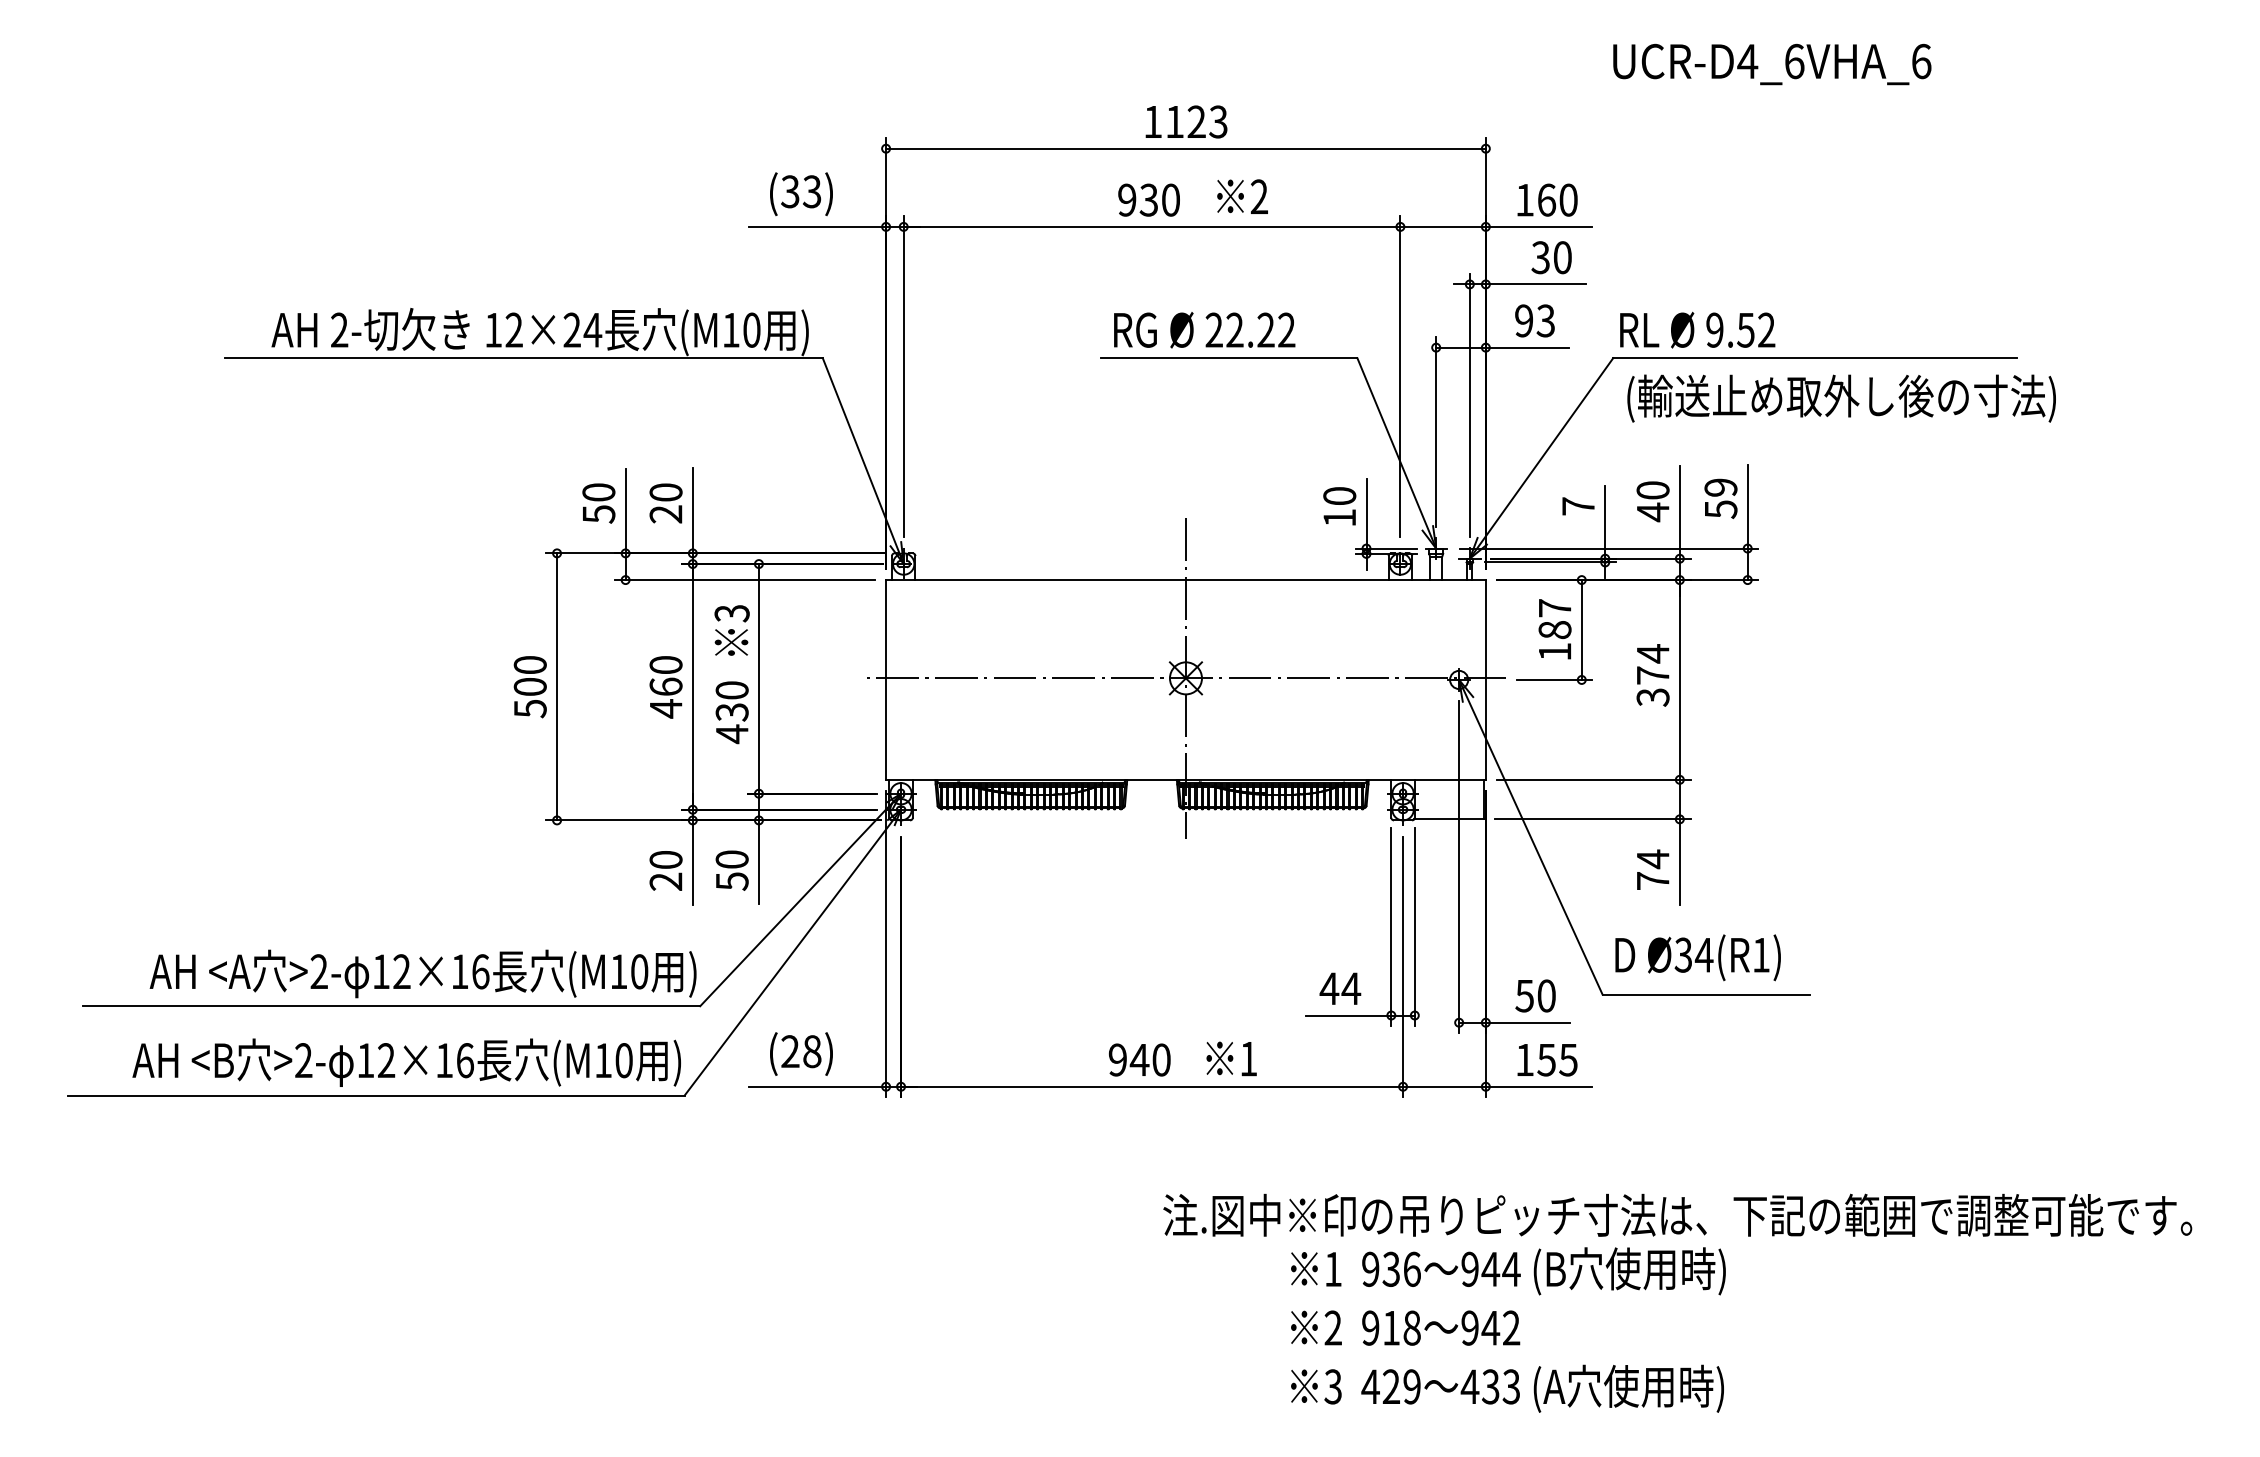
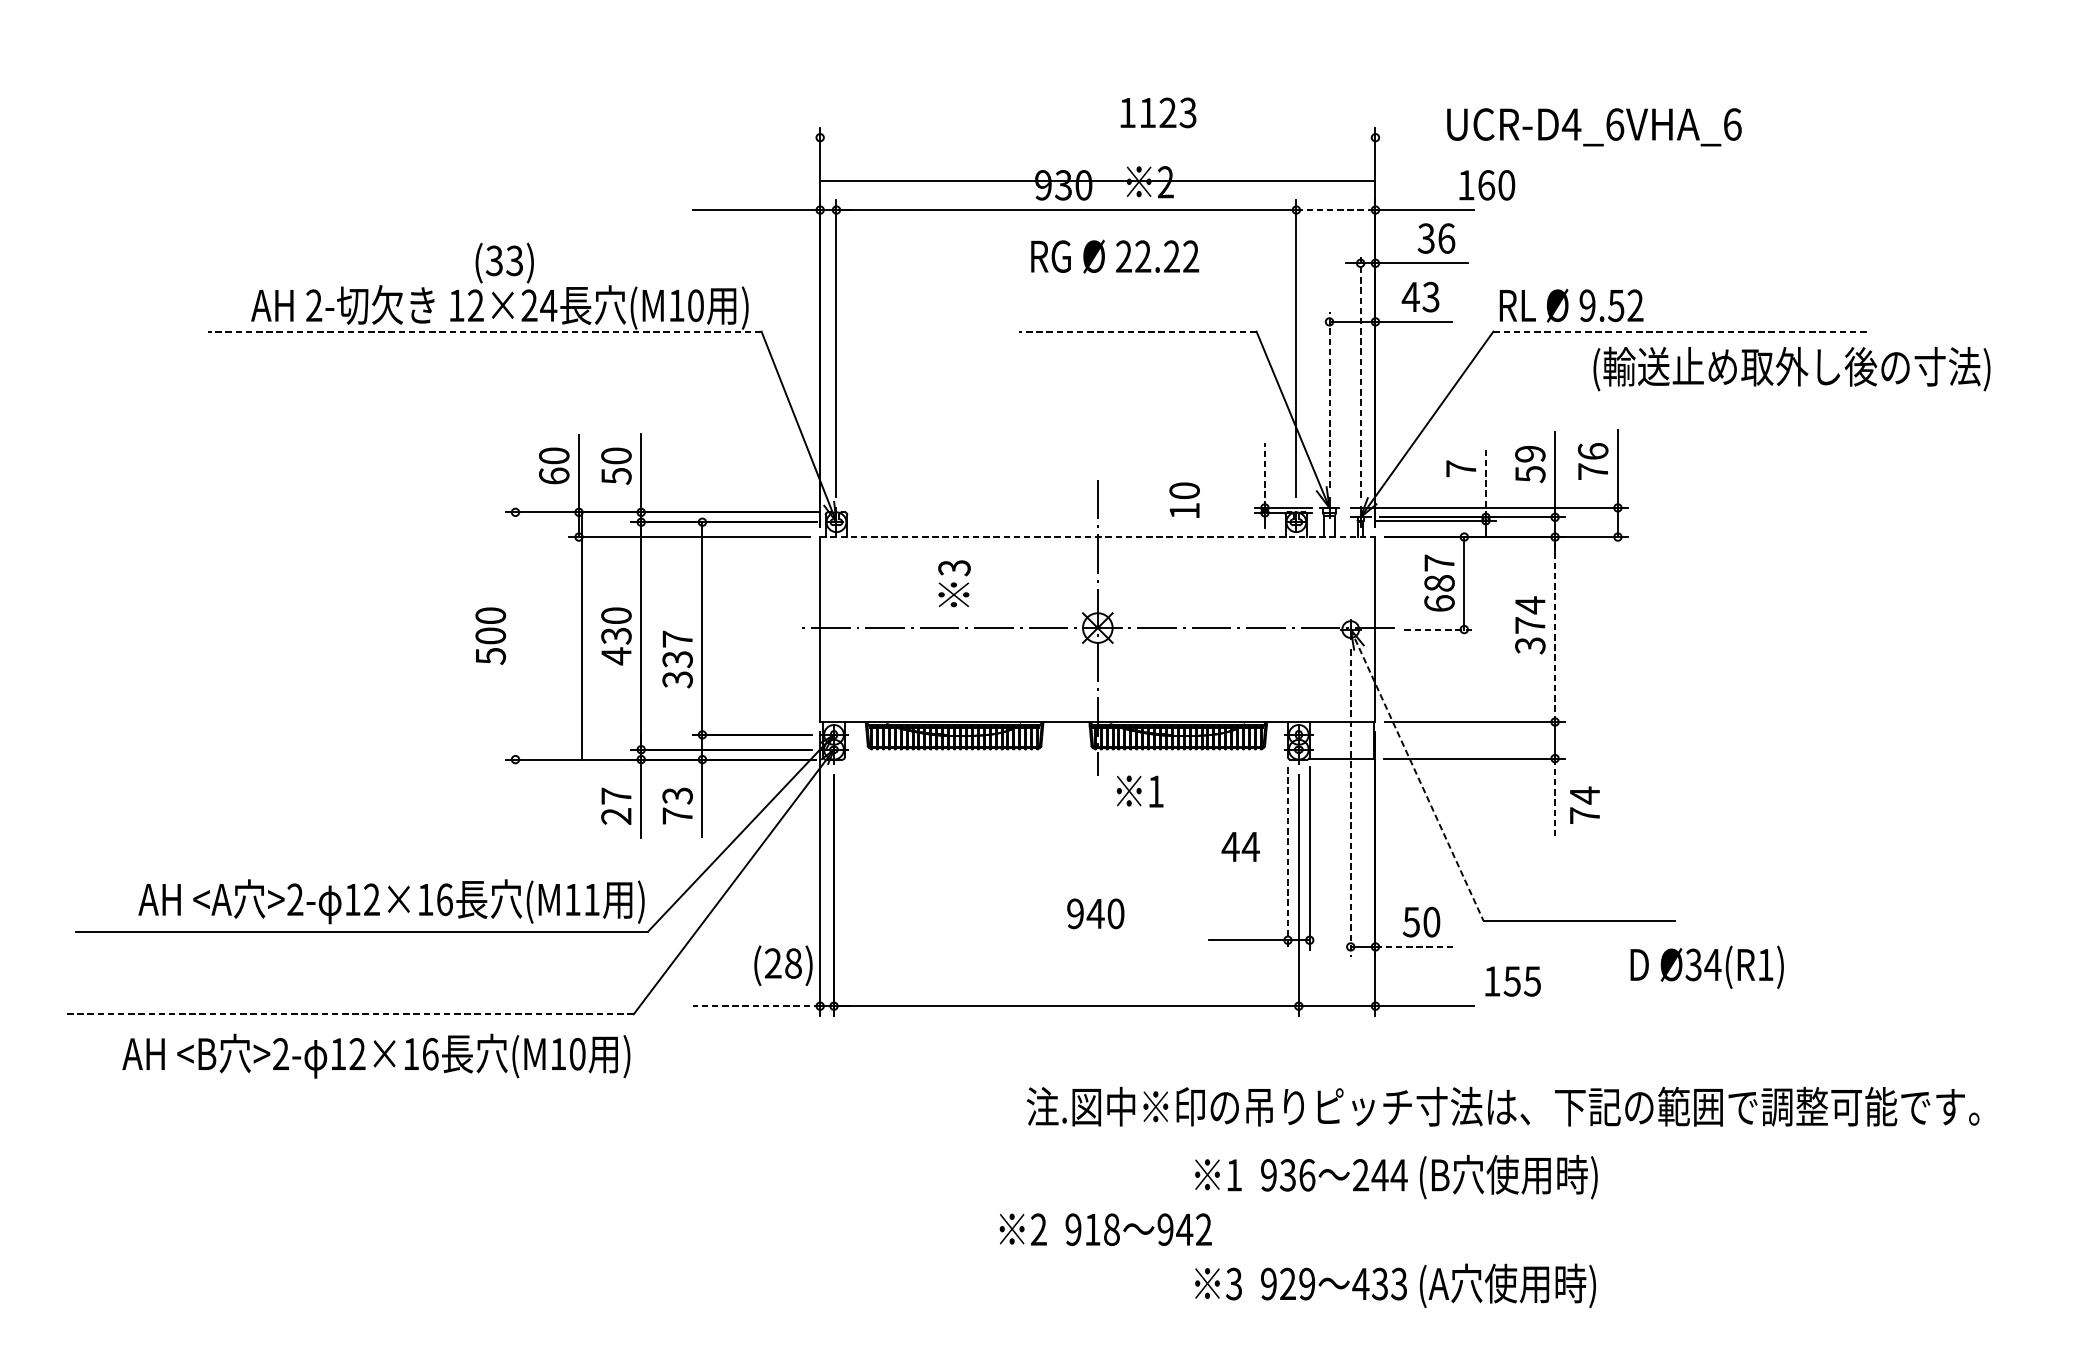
text: (1772, 64) -> (1594, 127), moved
text: (1186, 121) -> (1158, 112), moved
line: (1185, 148) -> (1097, 180), moved
text: (801, 194) -> (504, 263), moved
text: (1547, 199) -> (1487, 184), moved
line: (1443, 226) -> (1336, 209), solid -> dashed
text: (1562, 257) -> (1446, 238), 30 -> 36
text: (1523, 320) -> (1410, 296), 93 -> 43
text: (1204, 330) -> (1114, 256), moved
line: (523, 358) -> (484, 331), solid -> dashed
line: (1228, 358) -> (1137, 331), solid -> dashed
line: (1814, 358) -> (1679, 331), solid -> dashed
text: (1841, 398) -> (1791, 368), moved
line: (1469, 405) -> (1360, 375), solid -> dashed
line: (1436, 431) -> (1329, 399), solid -> dashed
text: (1720, 498) -> (1592, 461), 59 -> 76
text: (1652, 501) -> (1529, 464), 40 -> 59
text: (1339, 506) -> (1184, 500), moved
line: (1366, 513) -> (1264, 475), solid -> dashed
text: (598, 514) -> (553, 476), 50 -> 60
text: (665, 514) -> (615, 476), 20 -> 50
line: (1605, 521) -> (1486, 482), solid -> dashed
line: (1185, 580) -> (1097, 537), solid -> dashed
text: (731, 630) -> (953, 583), moved
text: (1554, 651) -> (1439, 603), 187 -> 687
line: (1554, 679) -> (1439, 629), solid -> dashed
line: (1679, 679) -> (1554, 629), solid -> dashed
line: (557, 686) -> (582, 635), moved
text: (665, 686) -> (615, 635), 460 -> 430
text: (731, 712) -> (677, 659), 430 -> 337
line: (1530, 837) -> (1416, 775), solid -> dashed
text: (665, 859) -> (615, 795), 20 -> 27
line: (1679, 862) -> (1554, 798), solid -> dashed
line: (1459, 867) -> (1351, 803), solid -> dashed
text: (1653, 869) -> (1585, 805), moved
text: (731, 870) -> (677, 805), 50 -> 73
line: (1391, 927) -> (1288, 858), solid -> dashed
text: (1697, 957) -> (1706, 967), moved
text: (639, 971) -> (591, 899), (M10 -> (M11
text: (1340, 988) -> (1240, 846), moved
line: (1528, 1022) -> (1414, 946), solid -> dashed
text: (801, 1053) -> (783, 965), moved
text: (1231, 1058) -> (1139, 791), moved
text: (1139, 1059) -> (1095, 913), moved
text: (1547, 1060) -> (1513, 981), moved
text: (406, 1062) -> (376, 1055), moved
line: (817, 1086) -> (756, 1005), solid -> dashed
line: (375, 1095) -> (347, 1014), solid -> dashed
text: (1677, 1214) -> (1502, 1105), moved
text: (1469, 1269) -> (1360, 1175), 944 -> 244
text: (1405, 1327) -> (1105, 1229), moved
text: (1370, 1386) -> (1268, 1283), 429 -> 929

